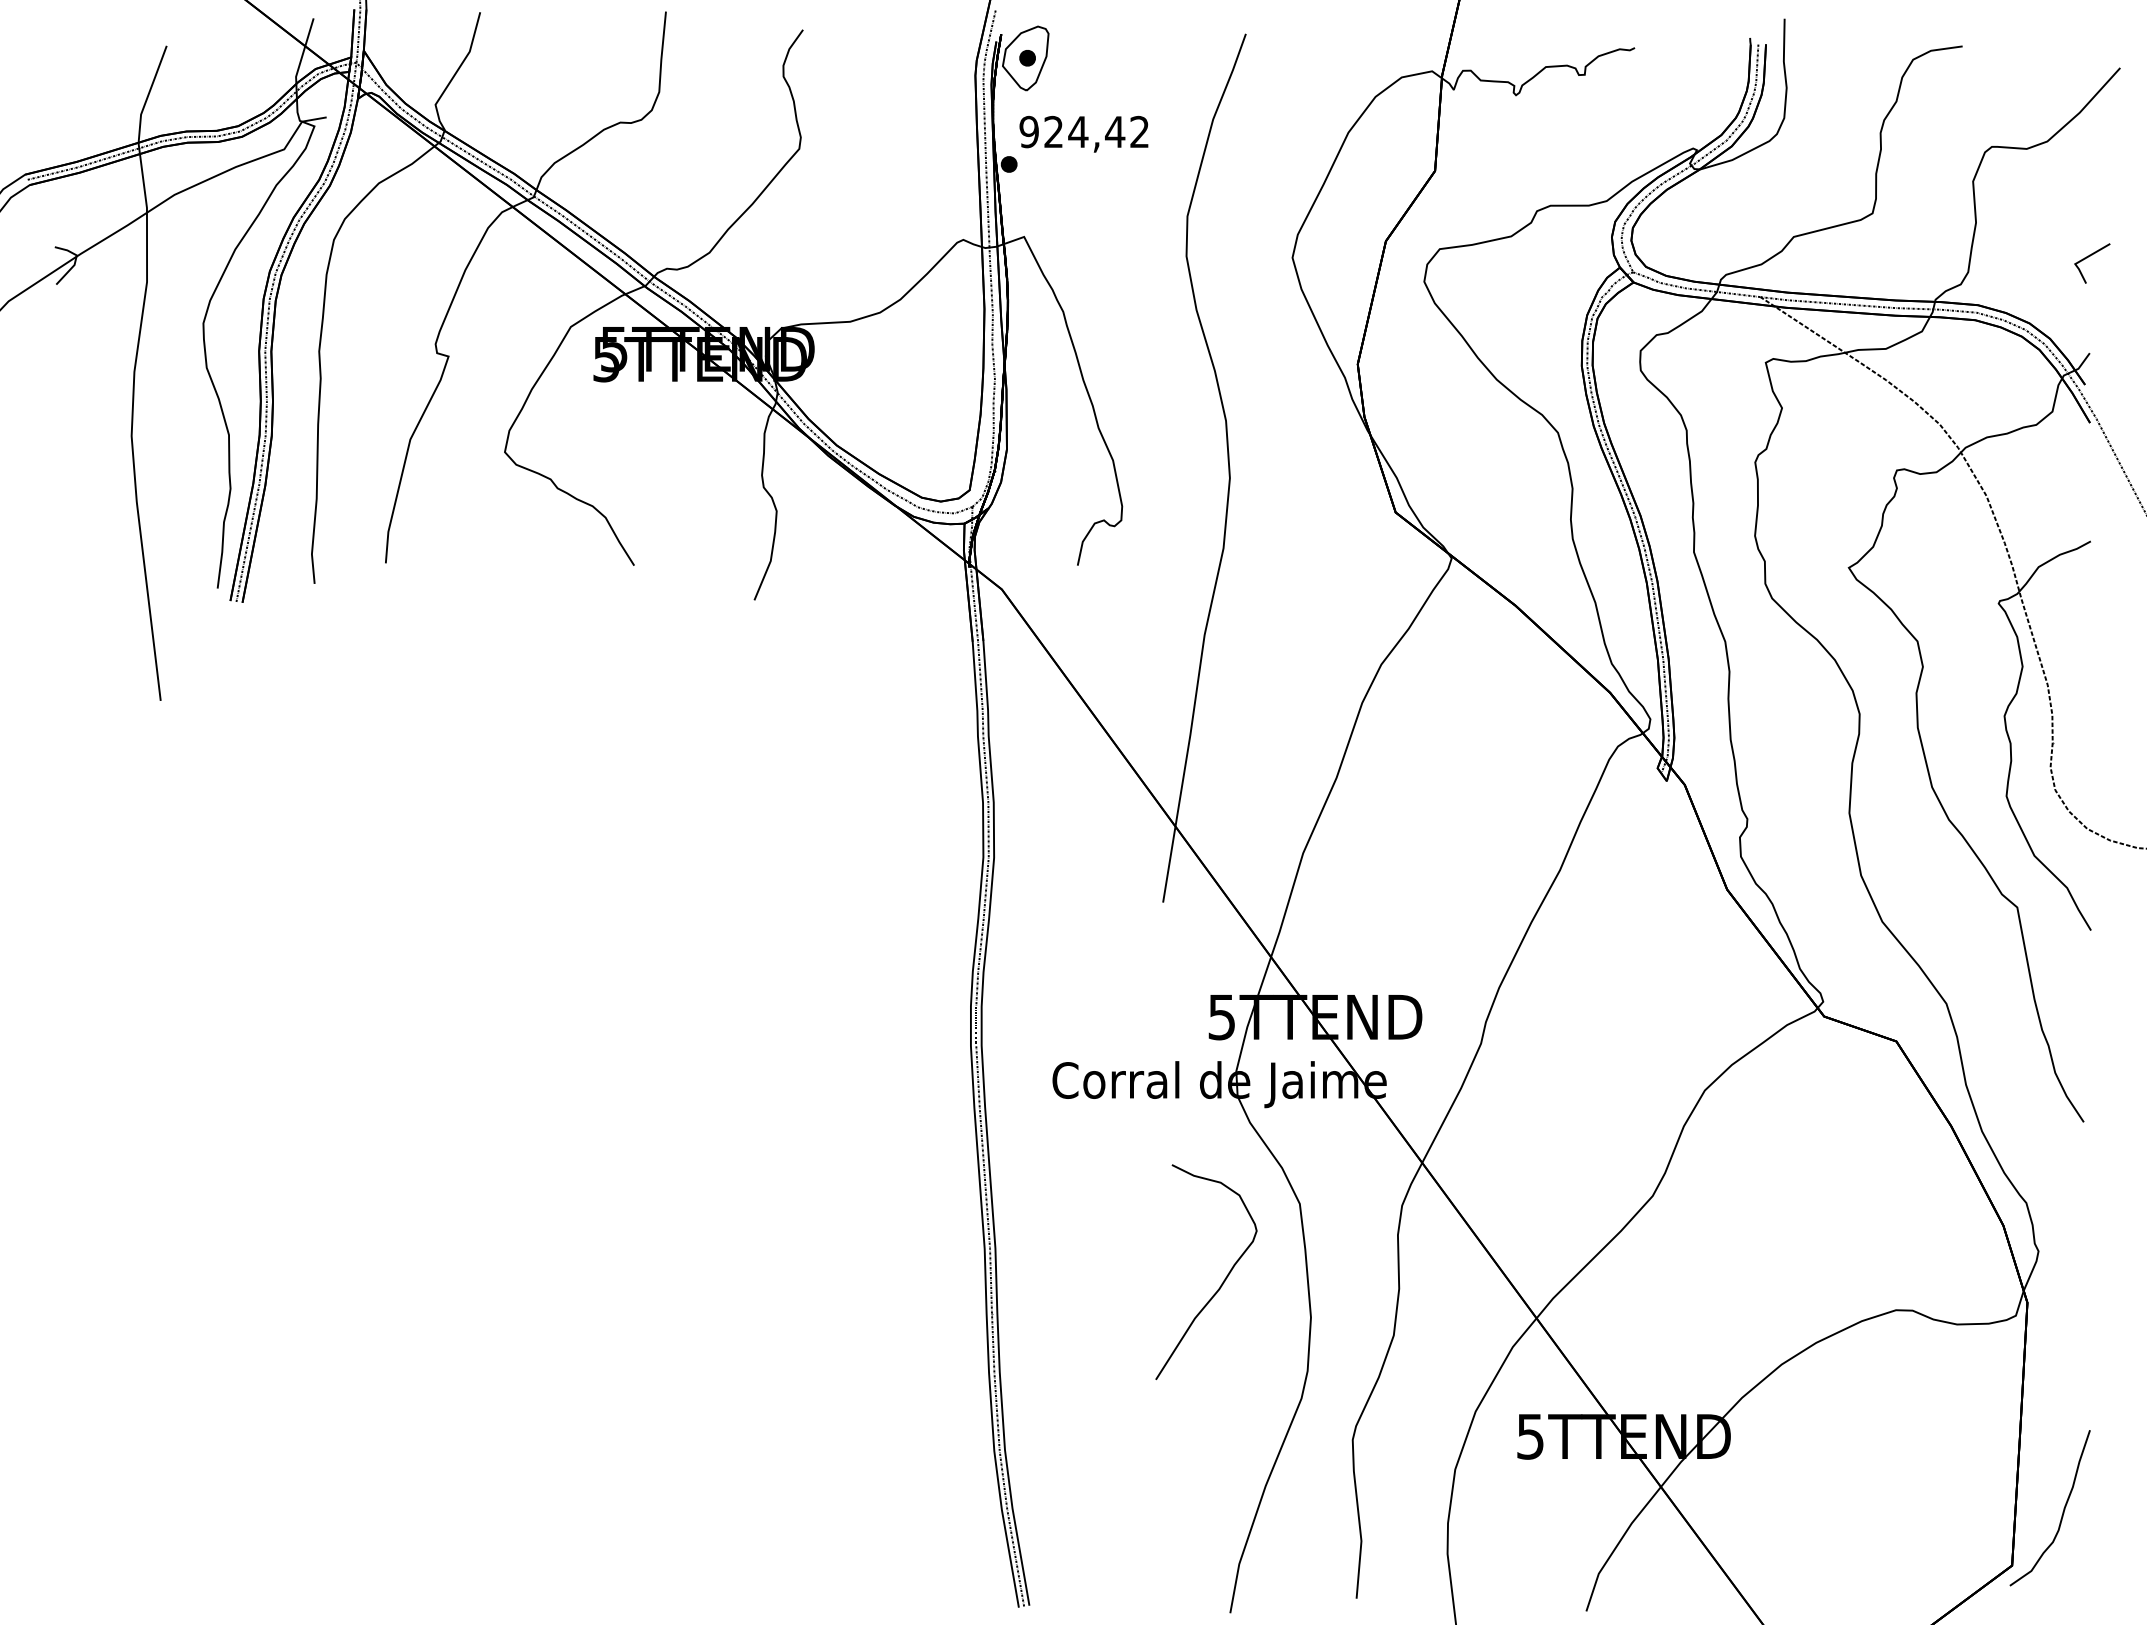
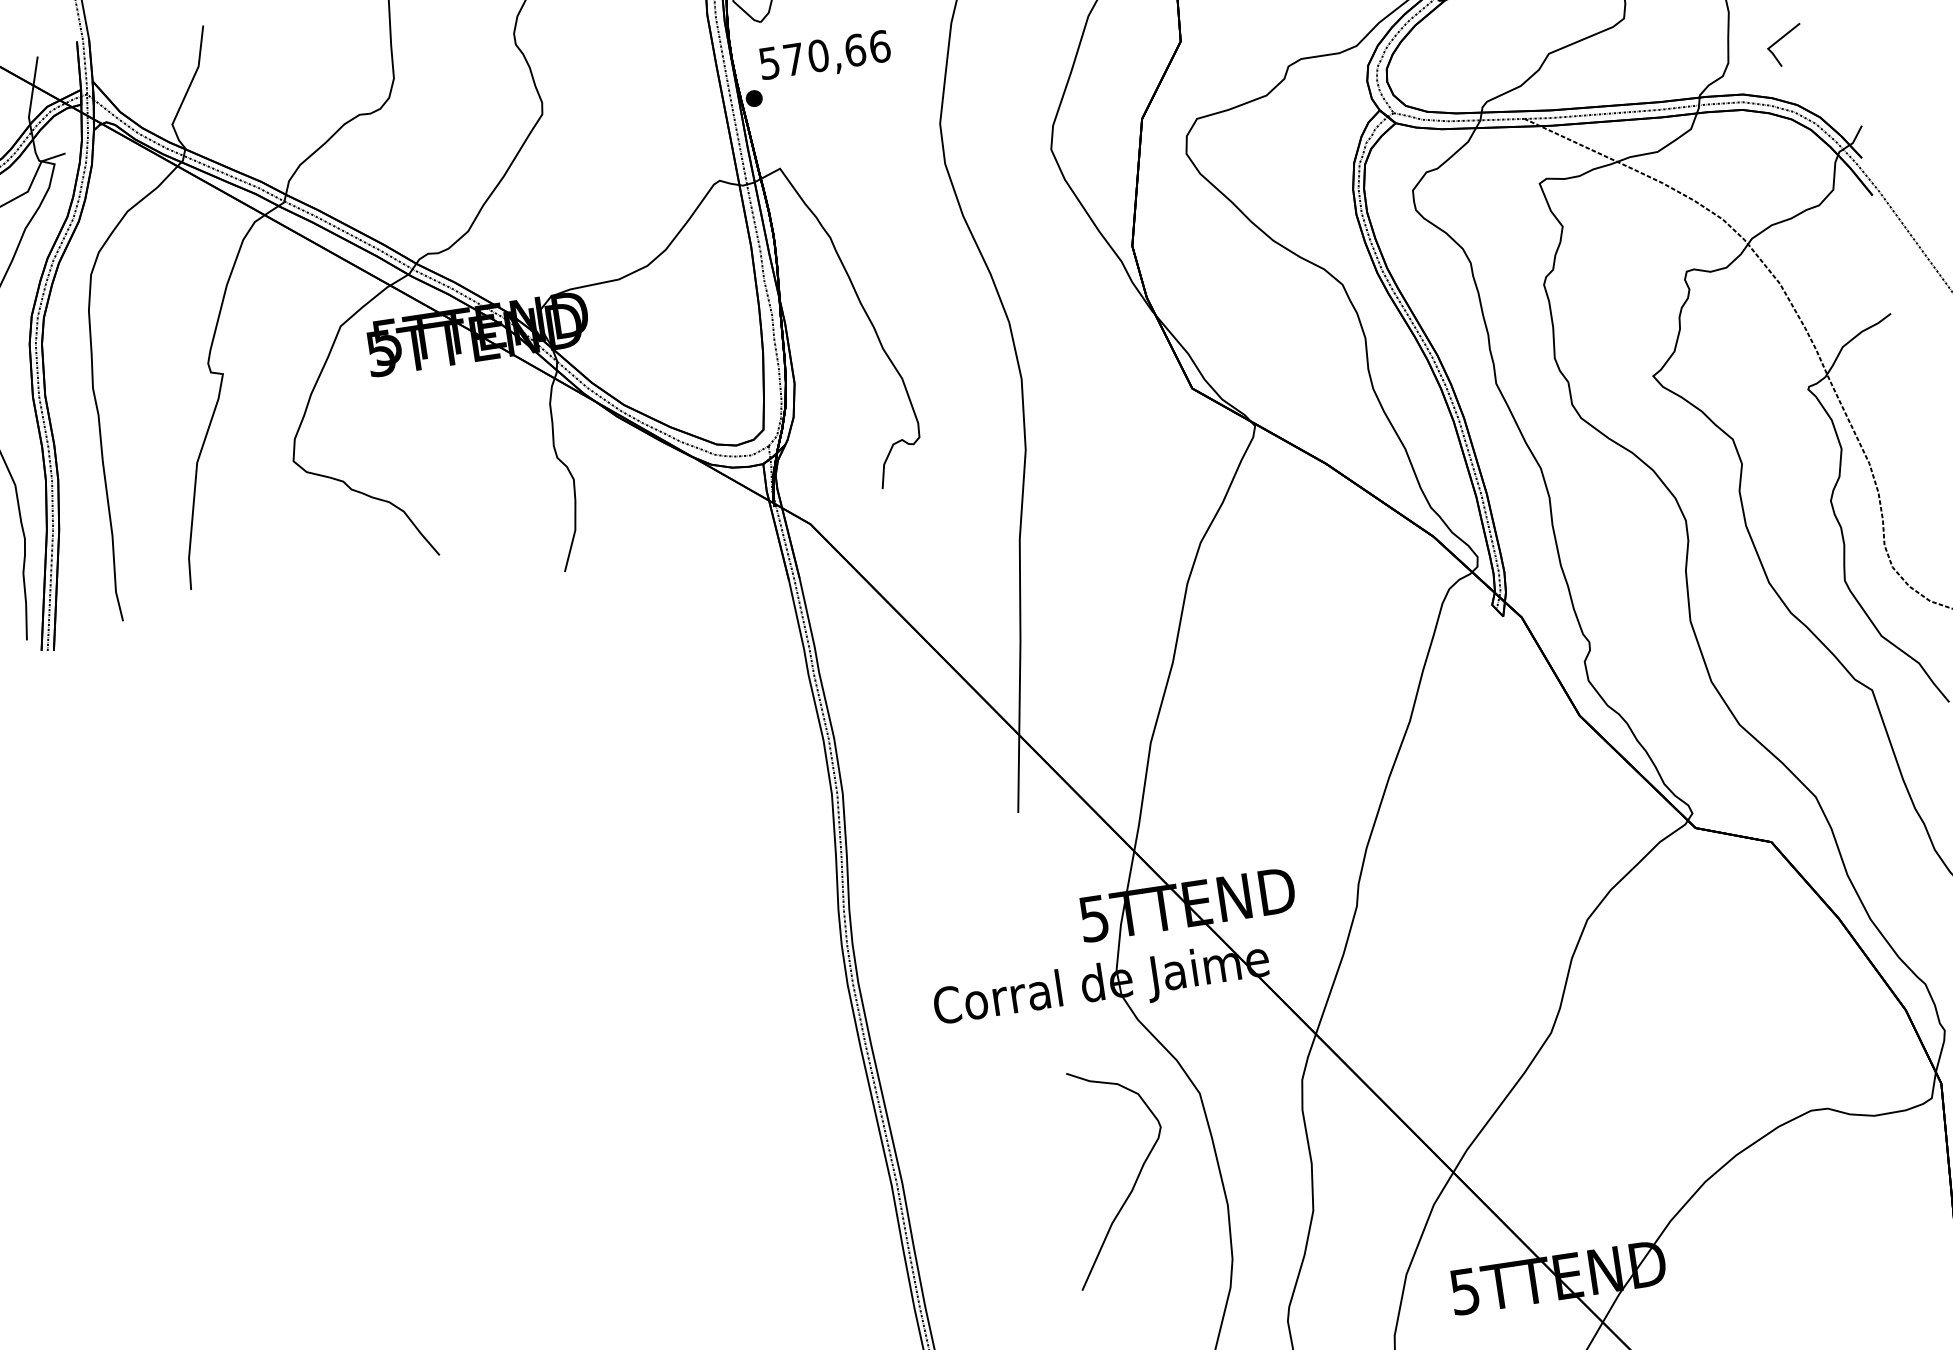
text: (1084, 131) -> (824, 54), 924,42 -> 570,66
line: (2087, 258) -> (1779, 41), moved

